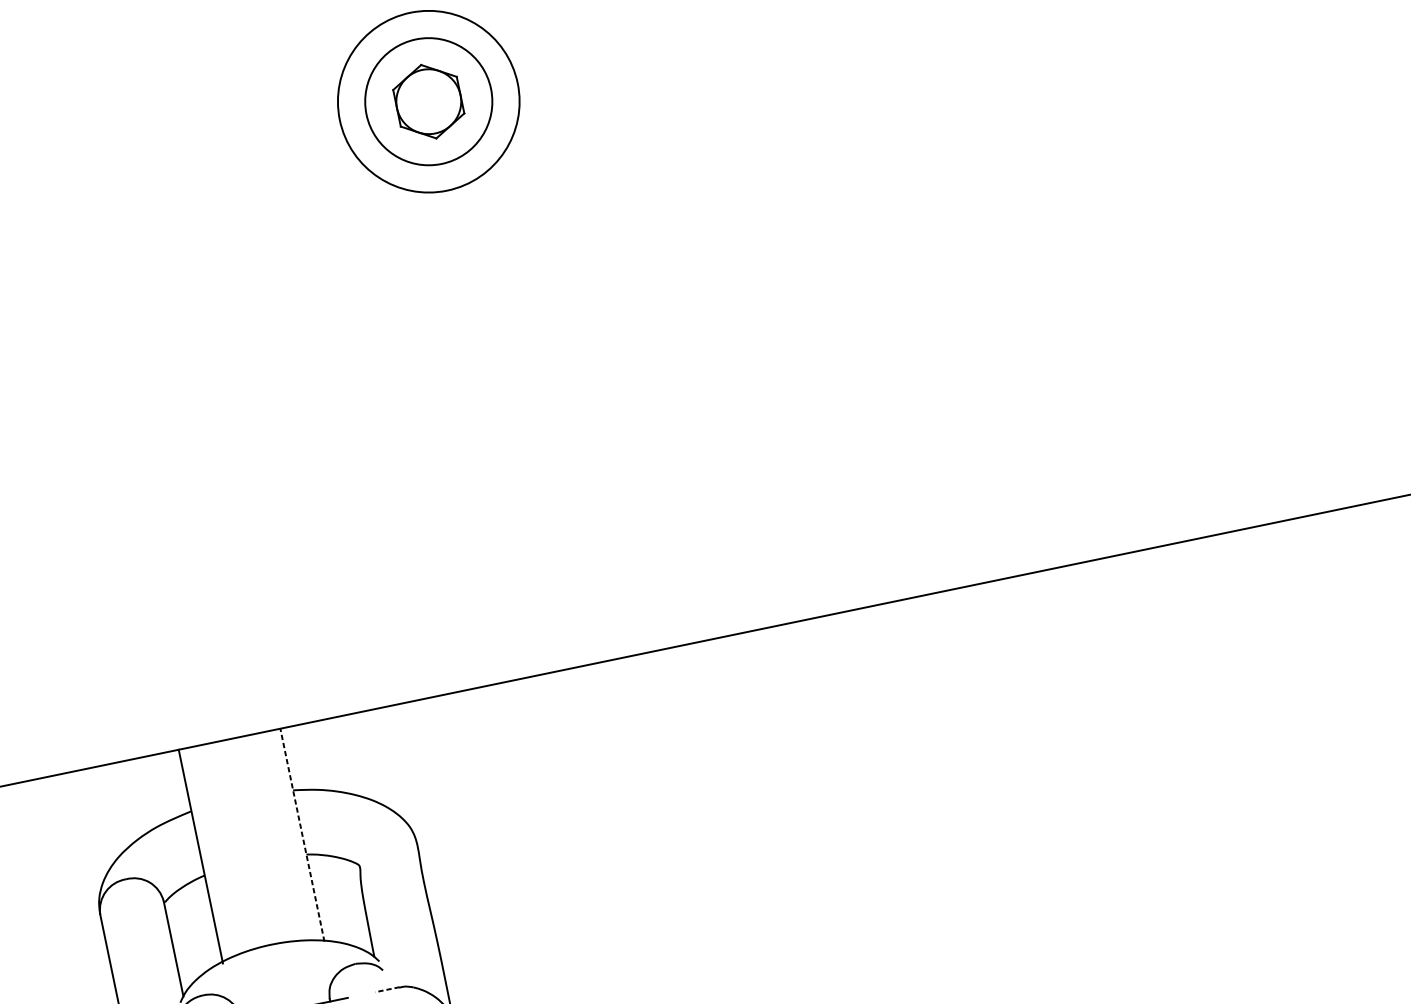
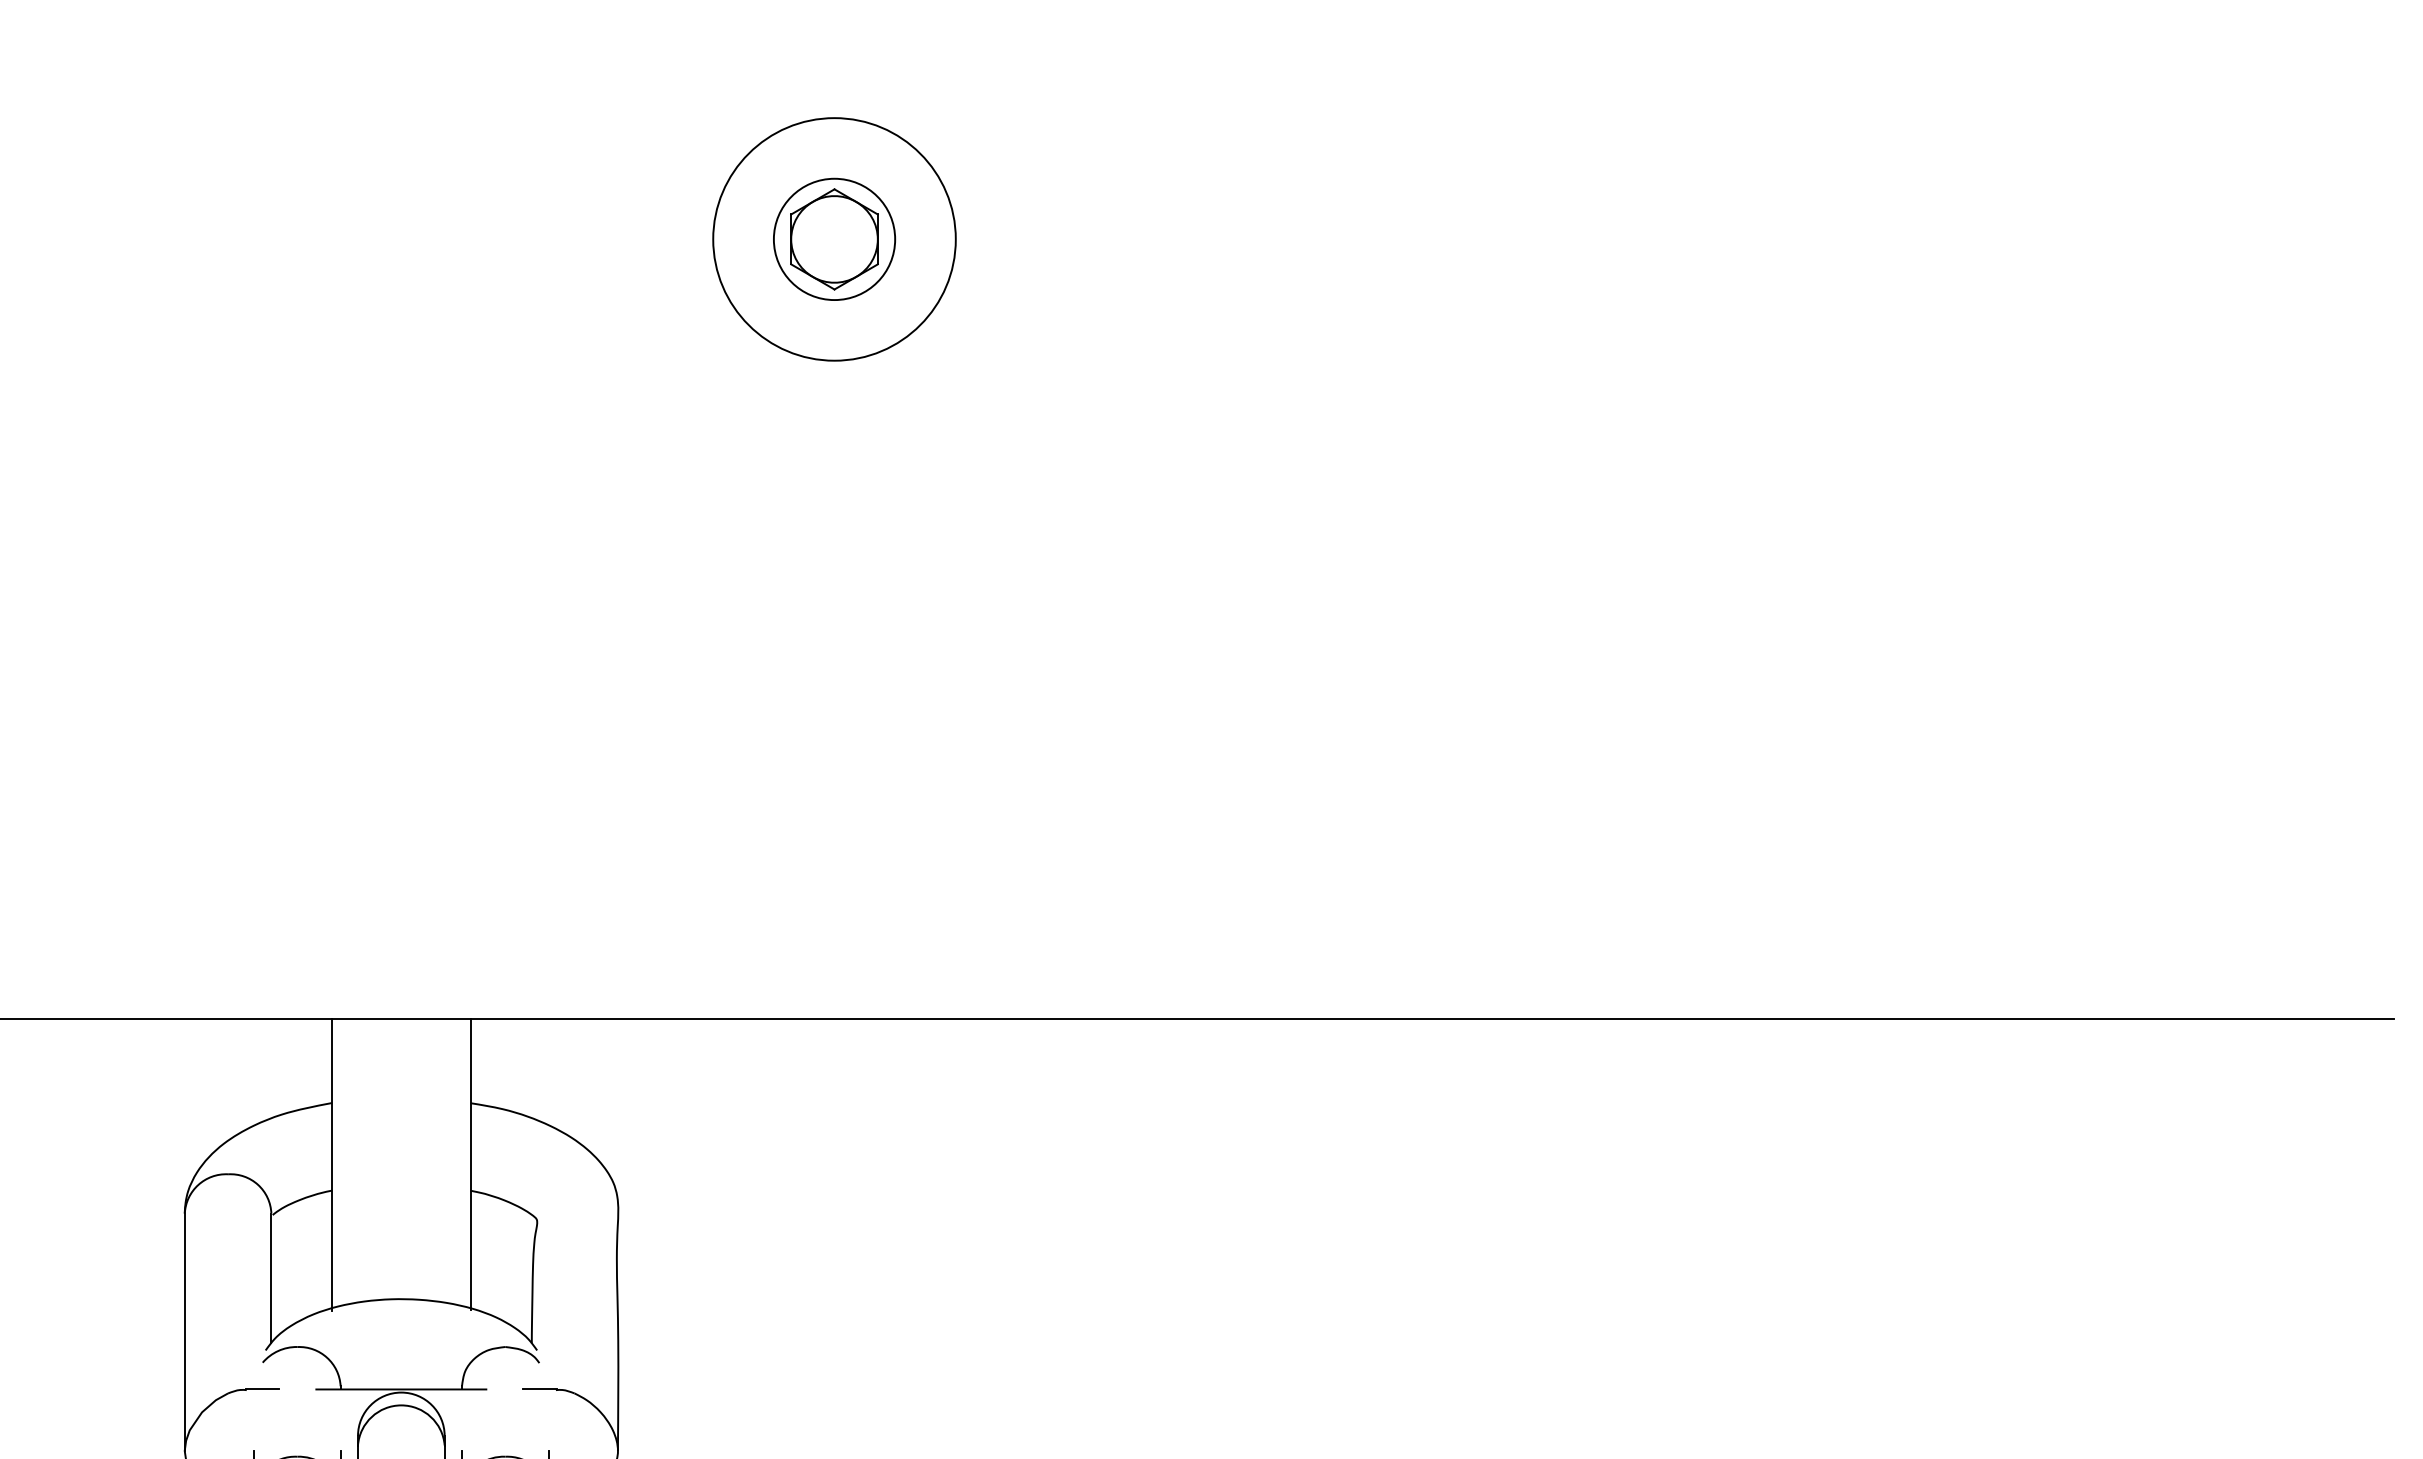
circle: (428, 101) -> (834, 239), size x0.71
line: (302, 834) -> (470, 1163), dashed -> solid
line: (387, 989) -> (539, 1389), dashed -> solid

